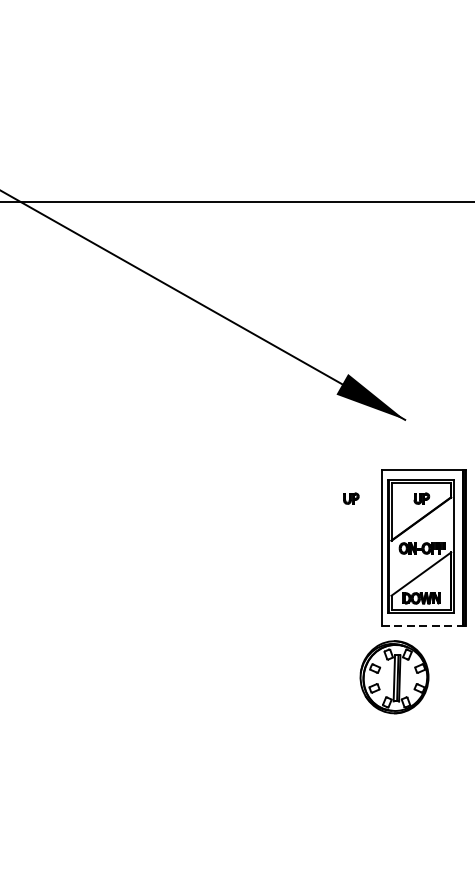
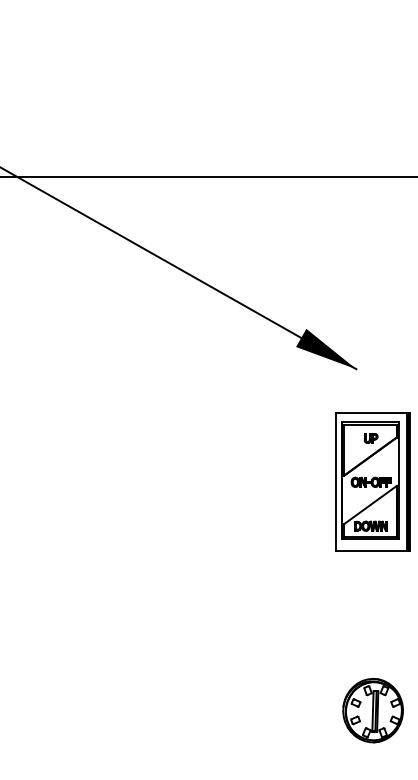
part: (350, 498) -> (308, 438), removed
line: (424, 625) -> (373, 550), dashed -> solid
part: (393, 677) -> (372, 710), moved

